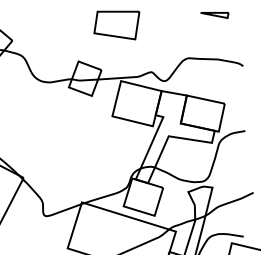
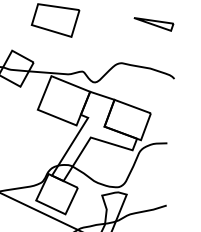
part: (214, 15) -> (153, 24), size x1.43

